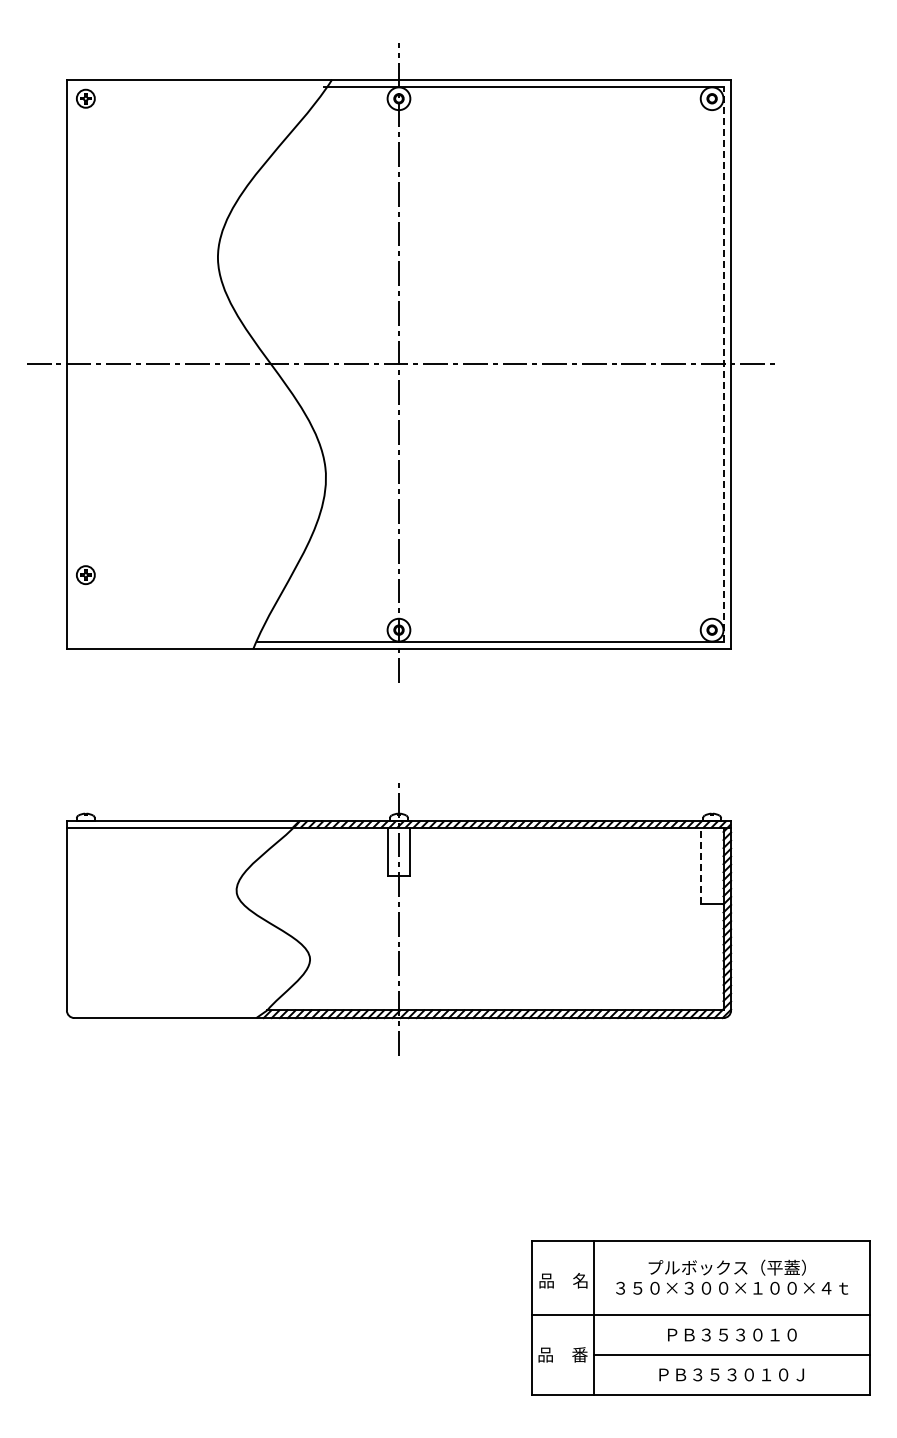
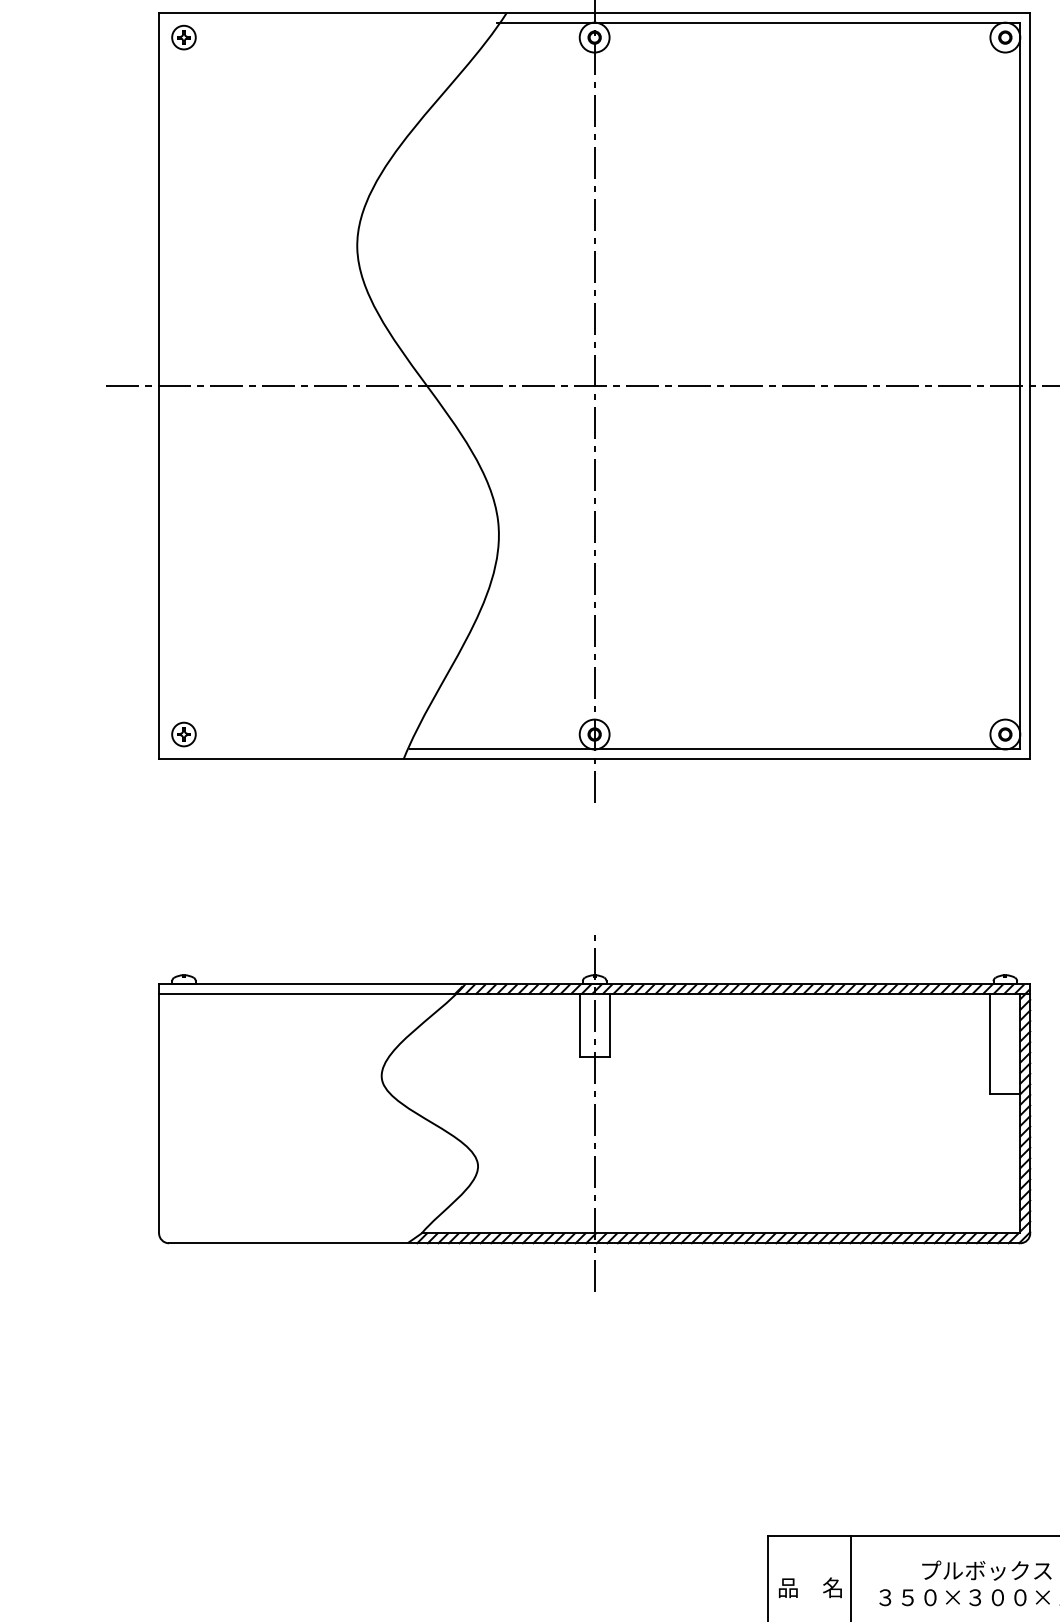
line: (723, 363) -> (1020, 384), dashed -> solid
part: (85, 574) -> (183, 733), moved
line: (700, 866) -> (990, 1044), dashed -> solid

